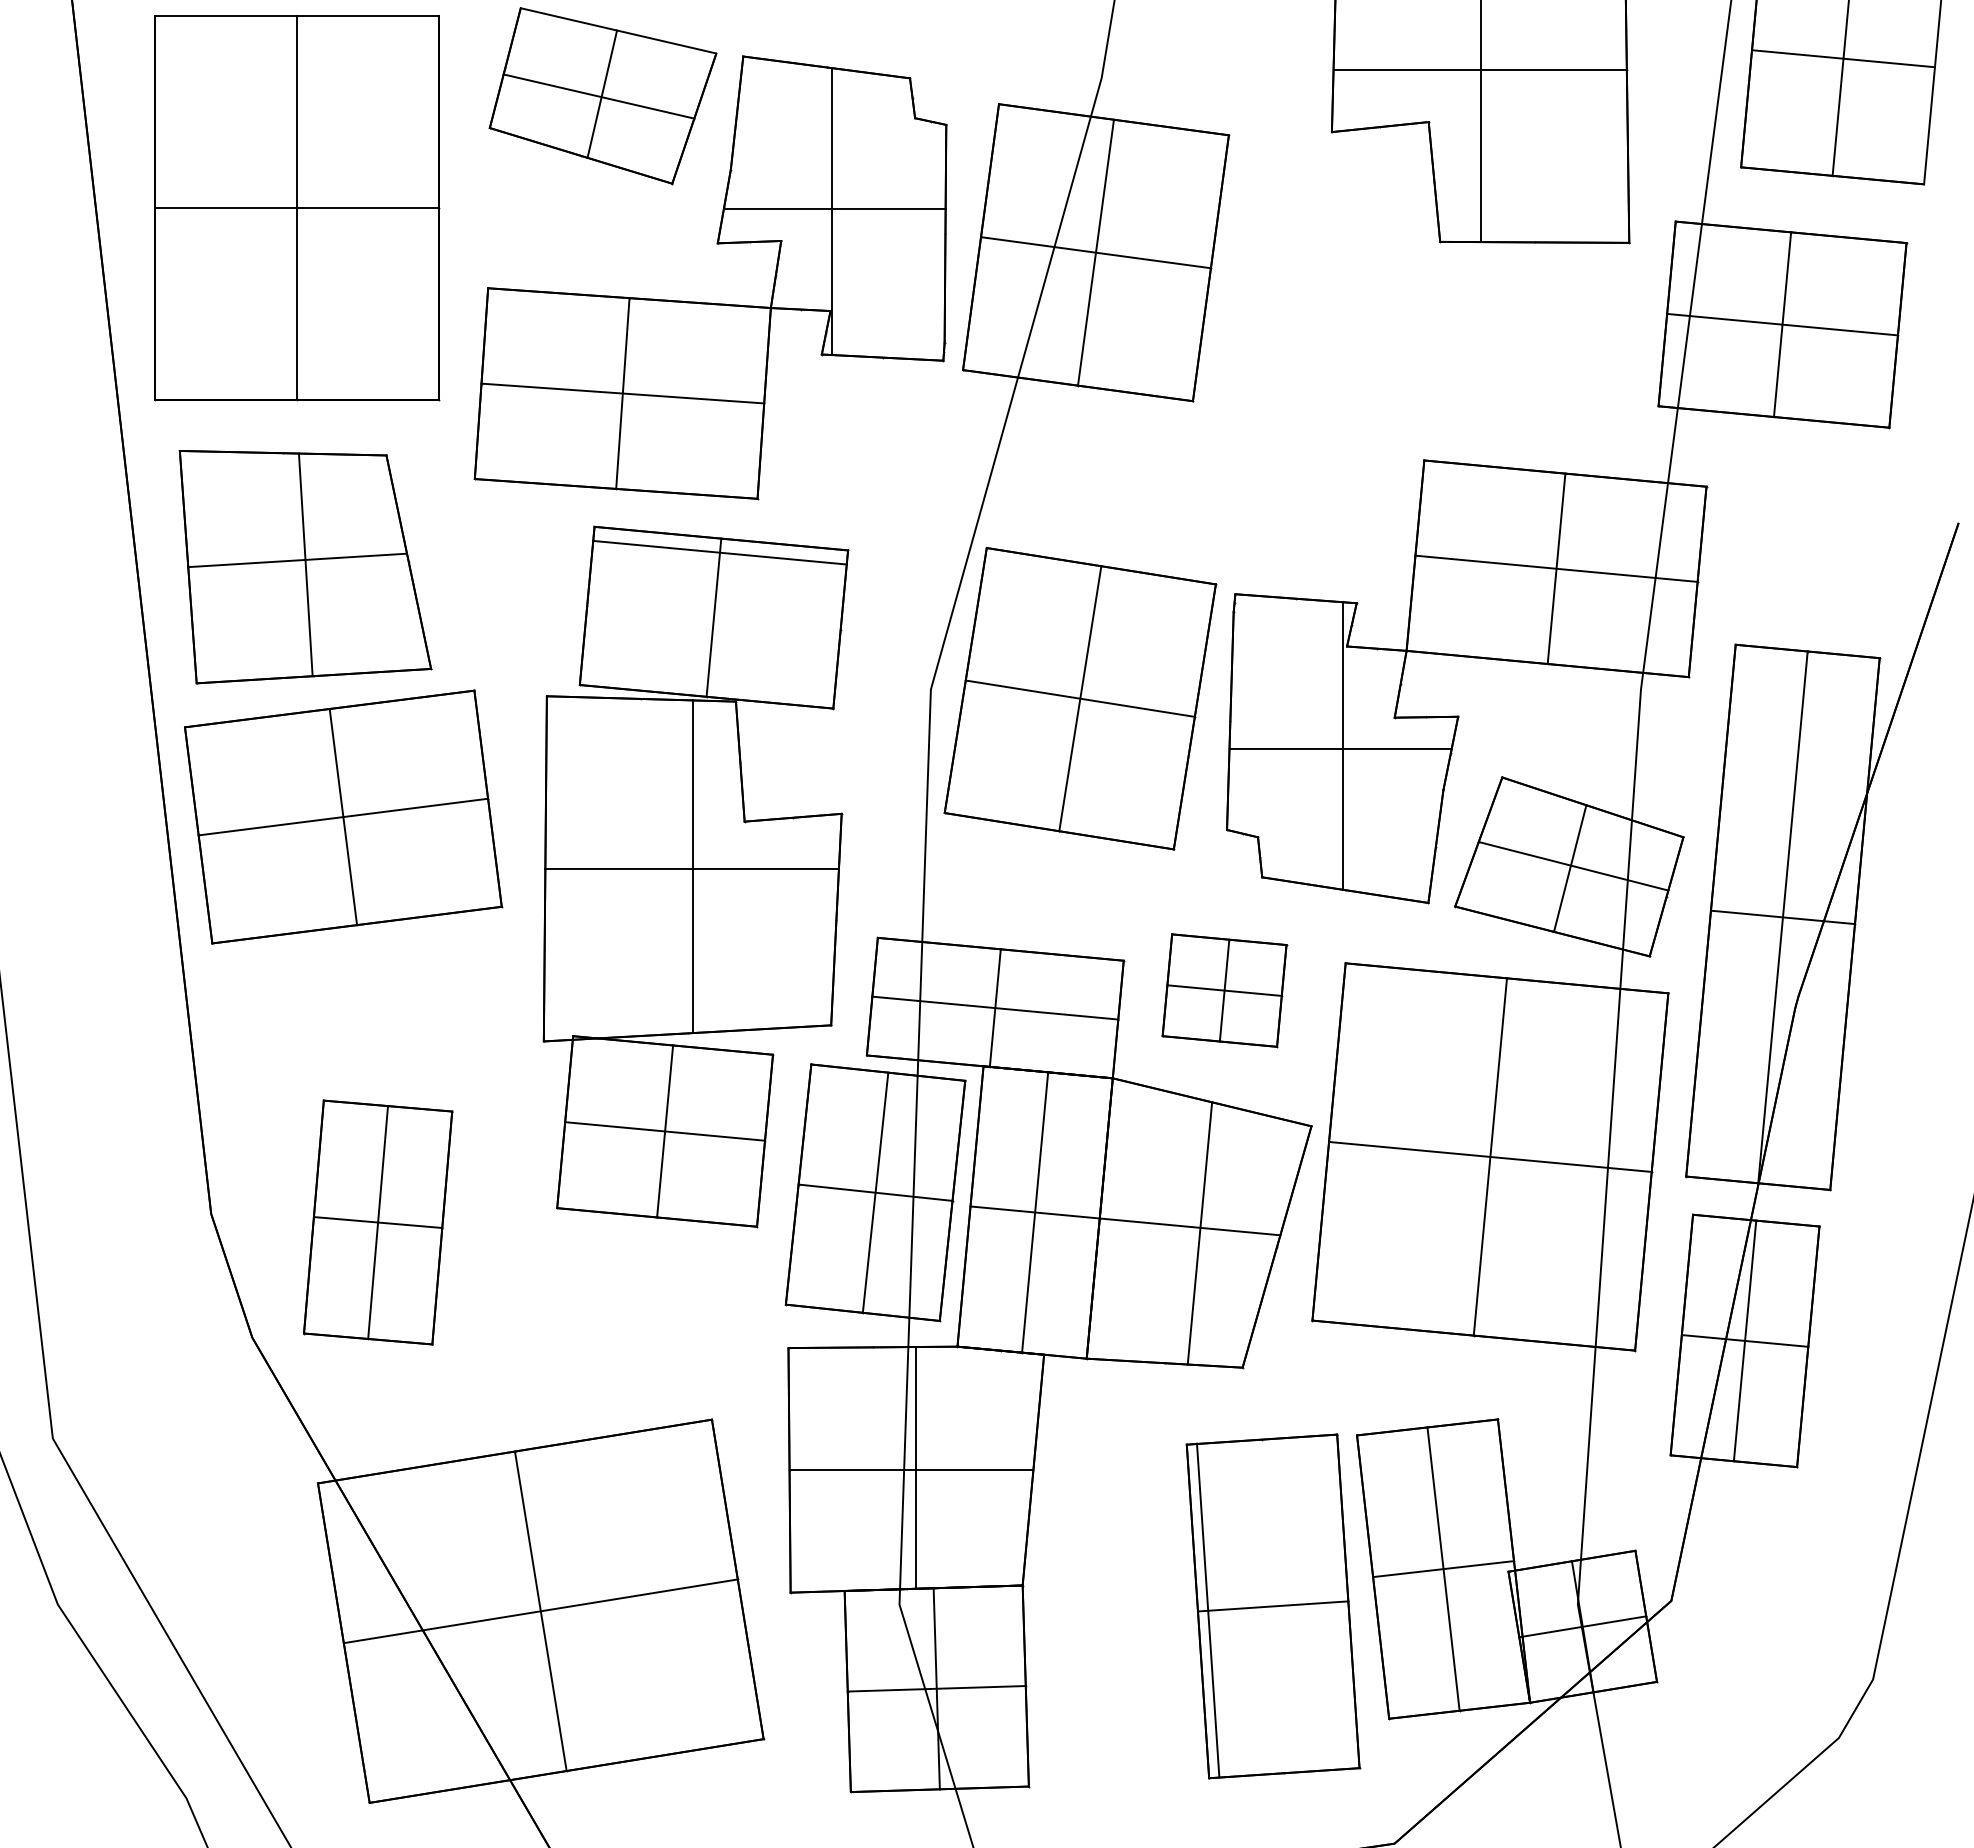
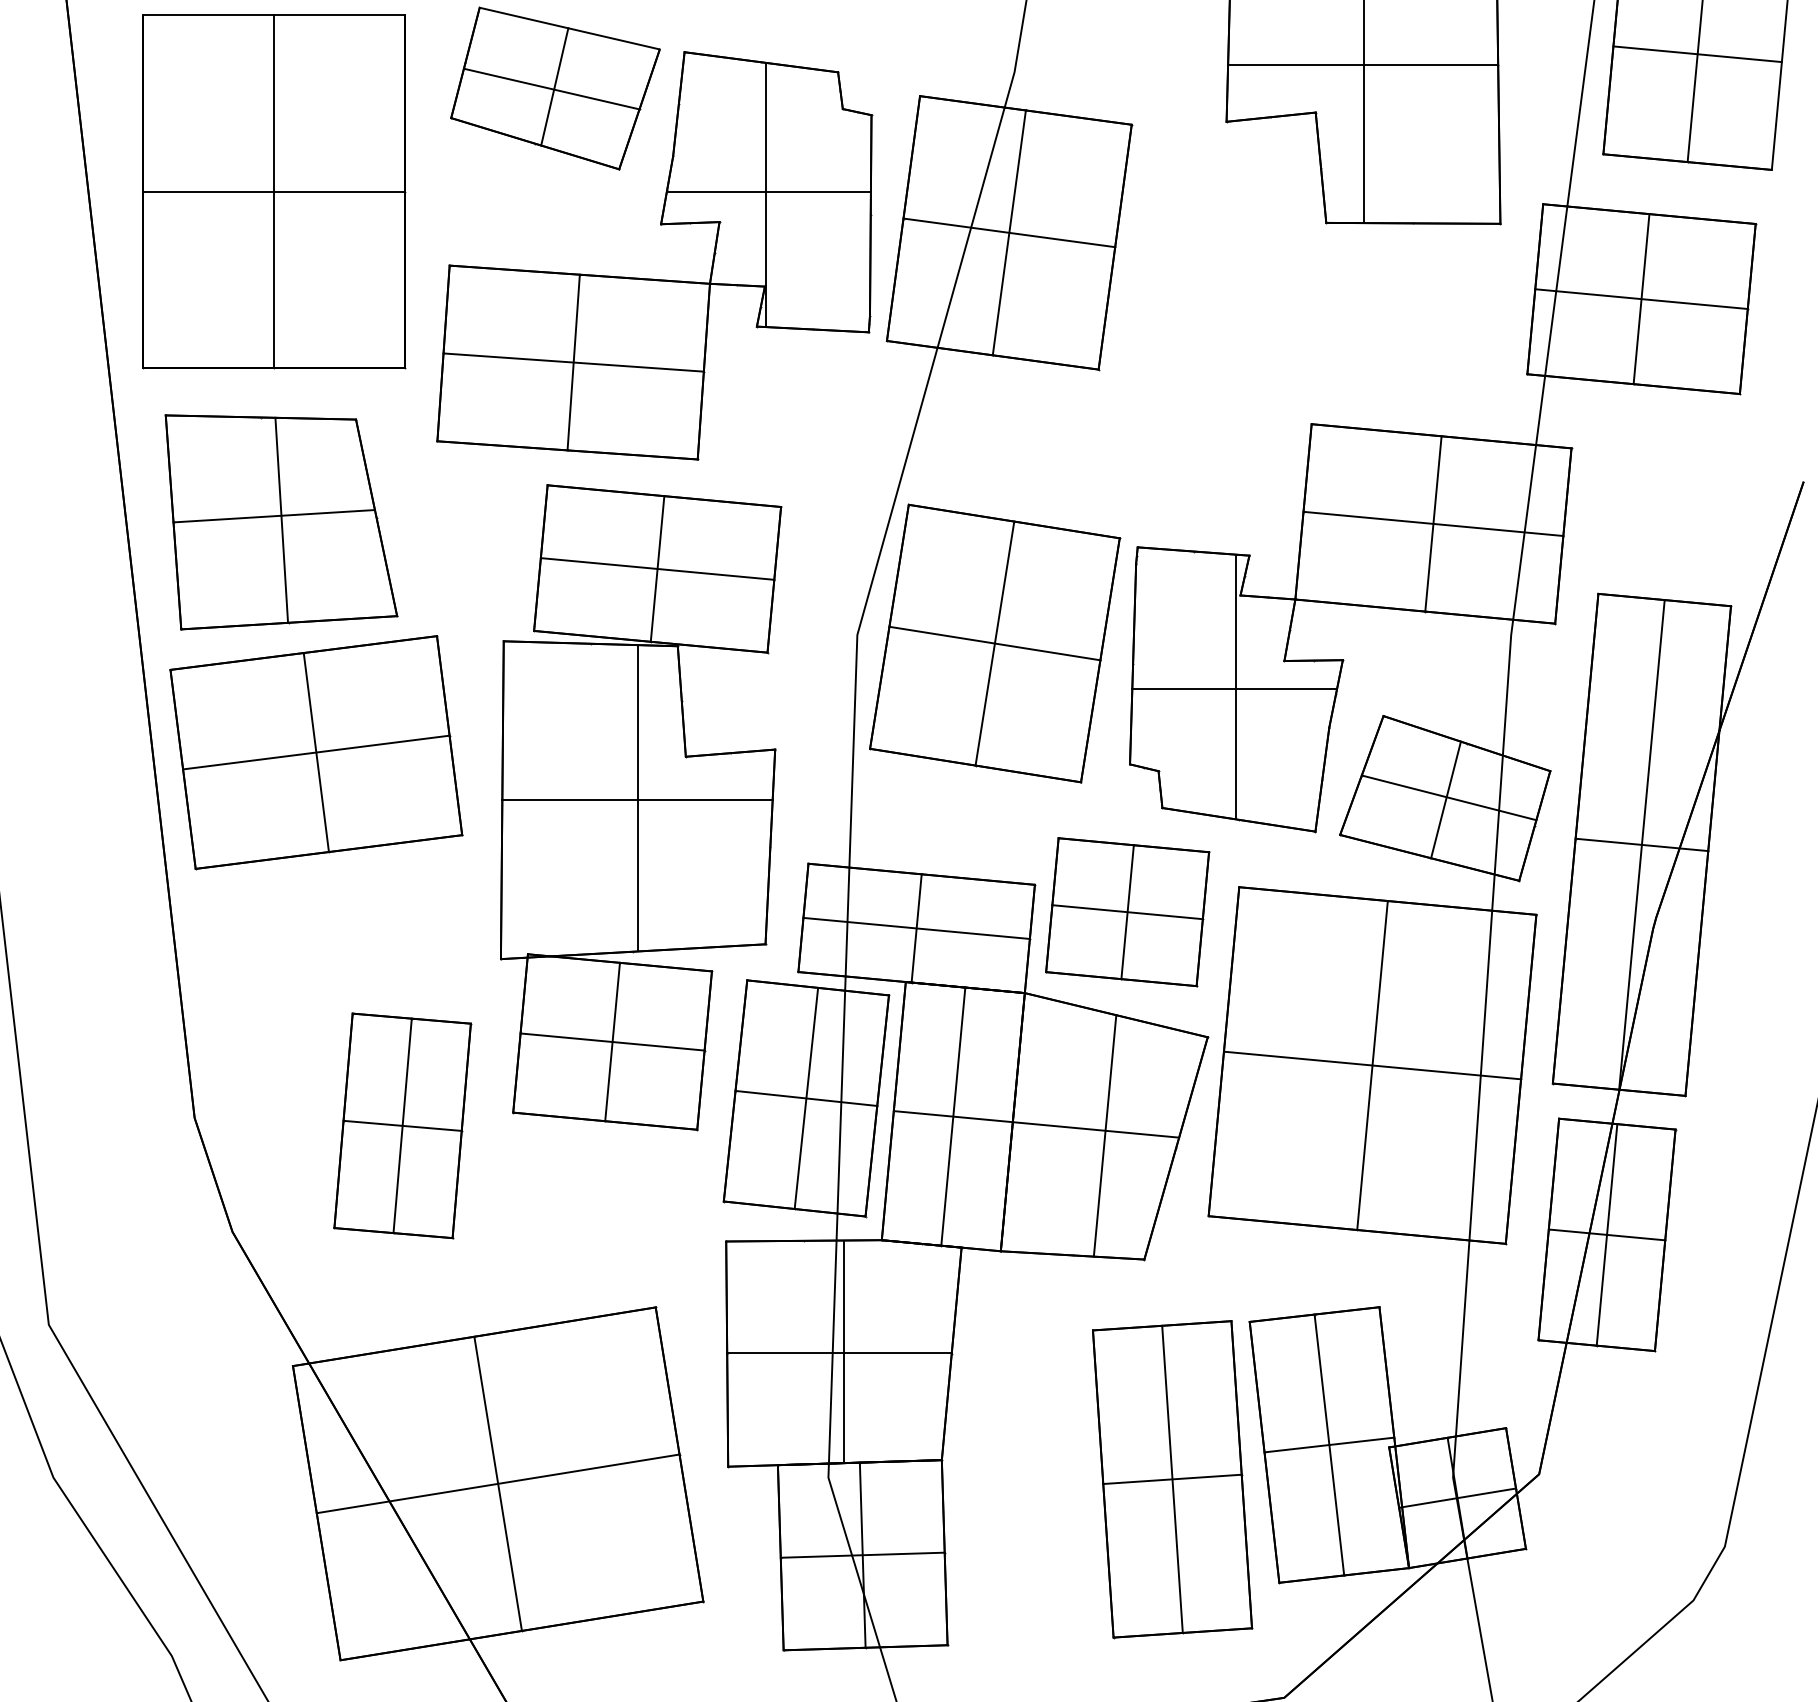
line: (719, 552) -> (657, 568), moved
part: (1224, 990) -> (1127, 912), size x1.43
part: (378, 1222) -> (403, 1125), moved
line: (1207, 1610) -> (1171, 1479), moved

